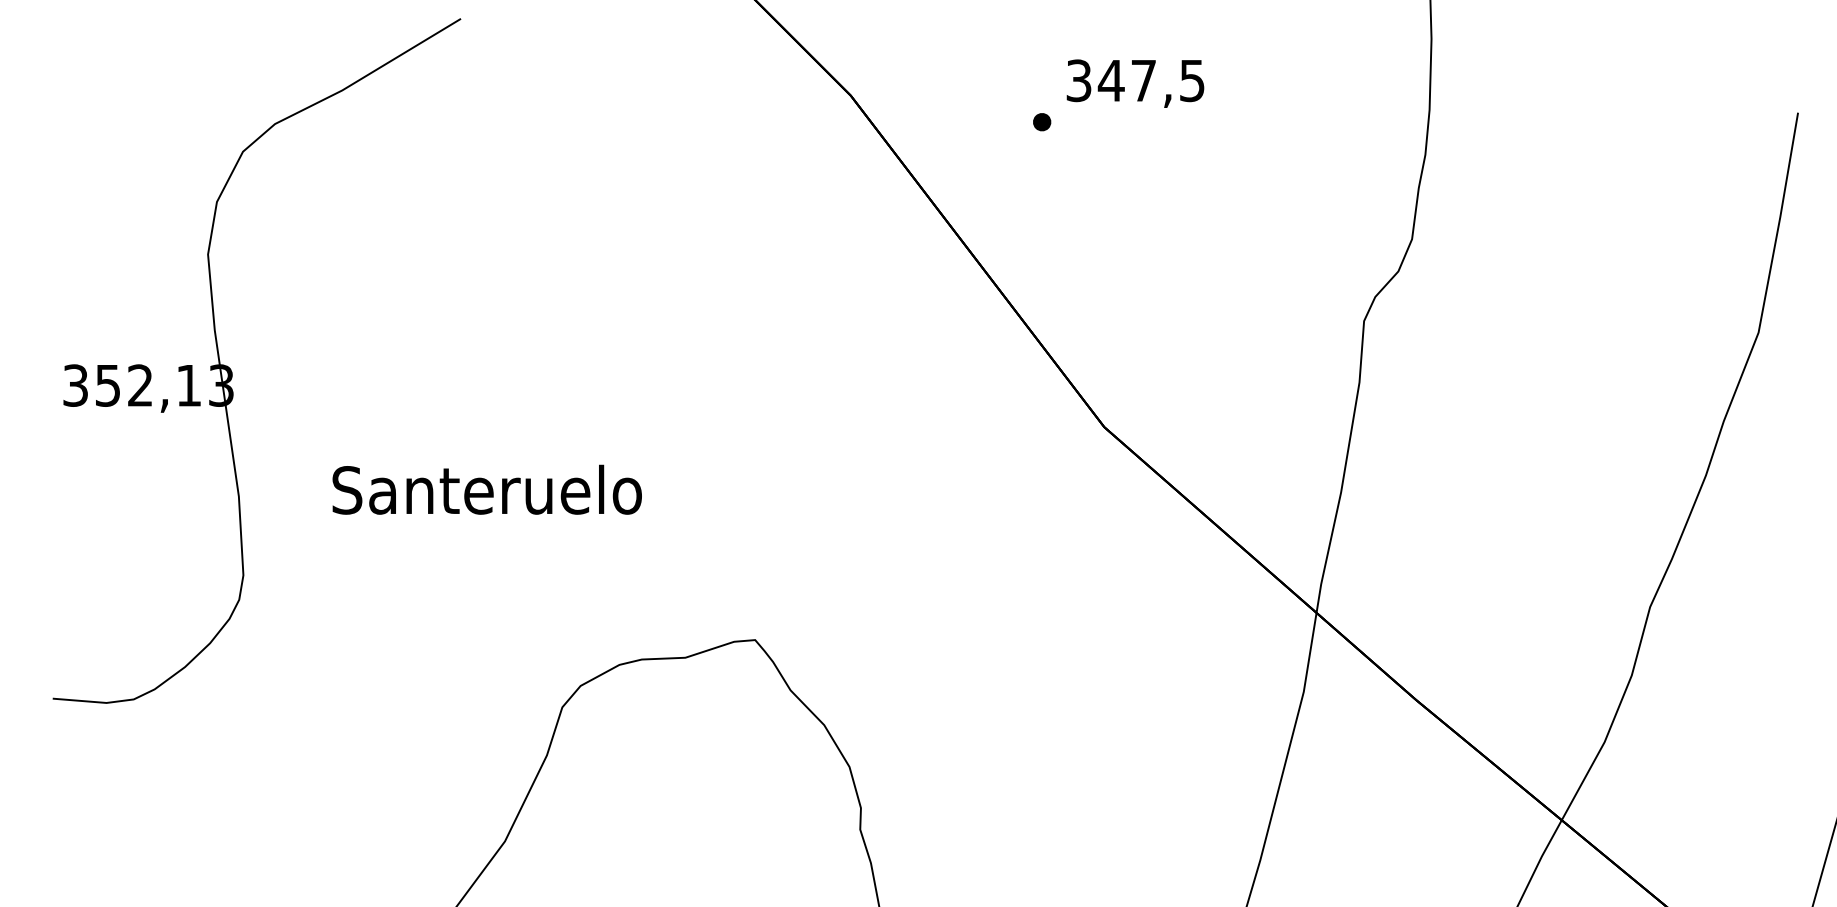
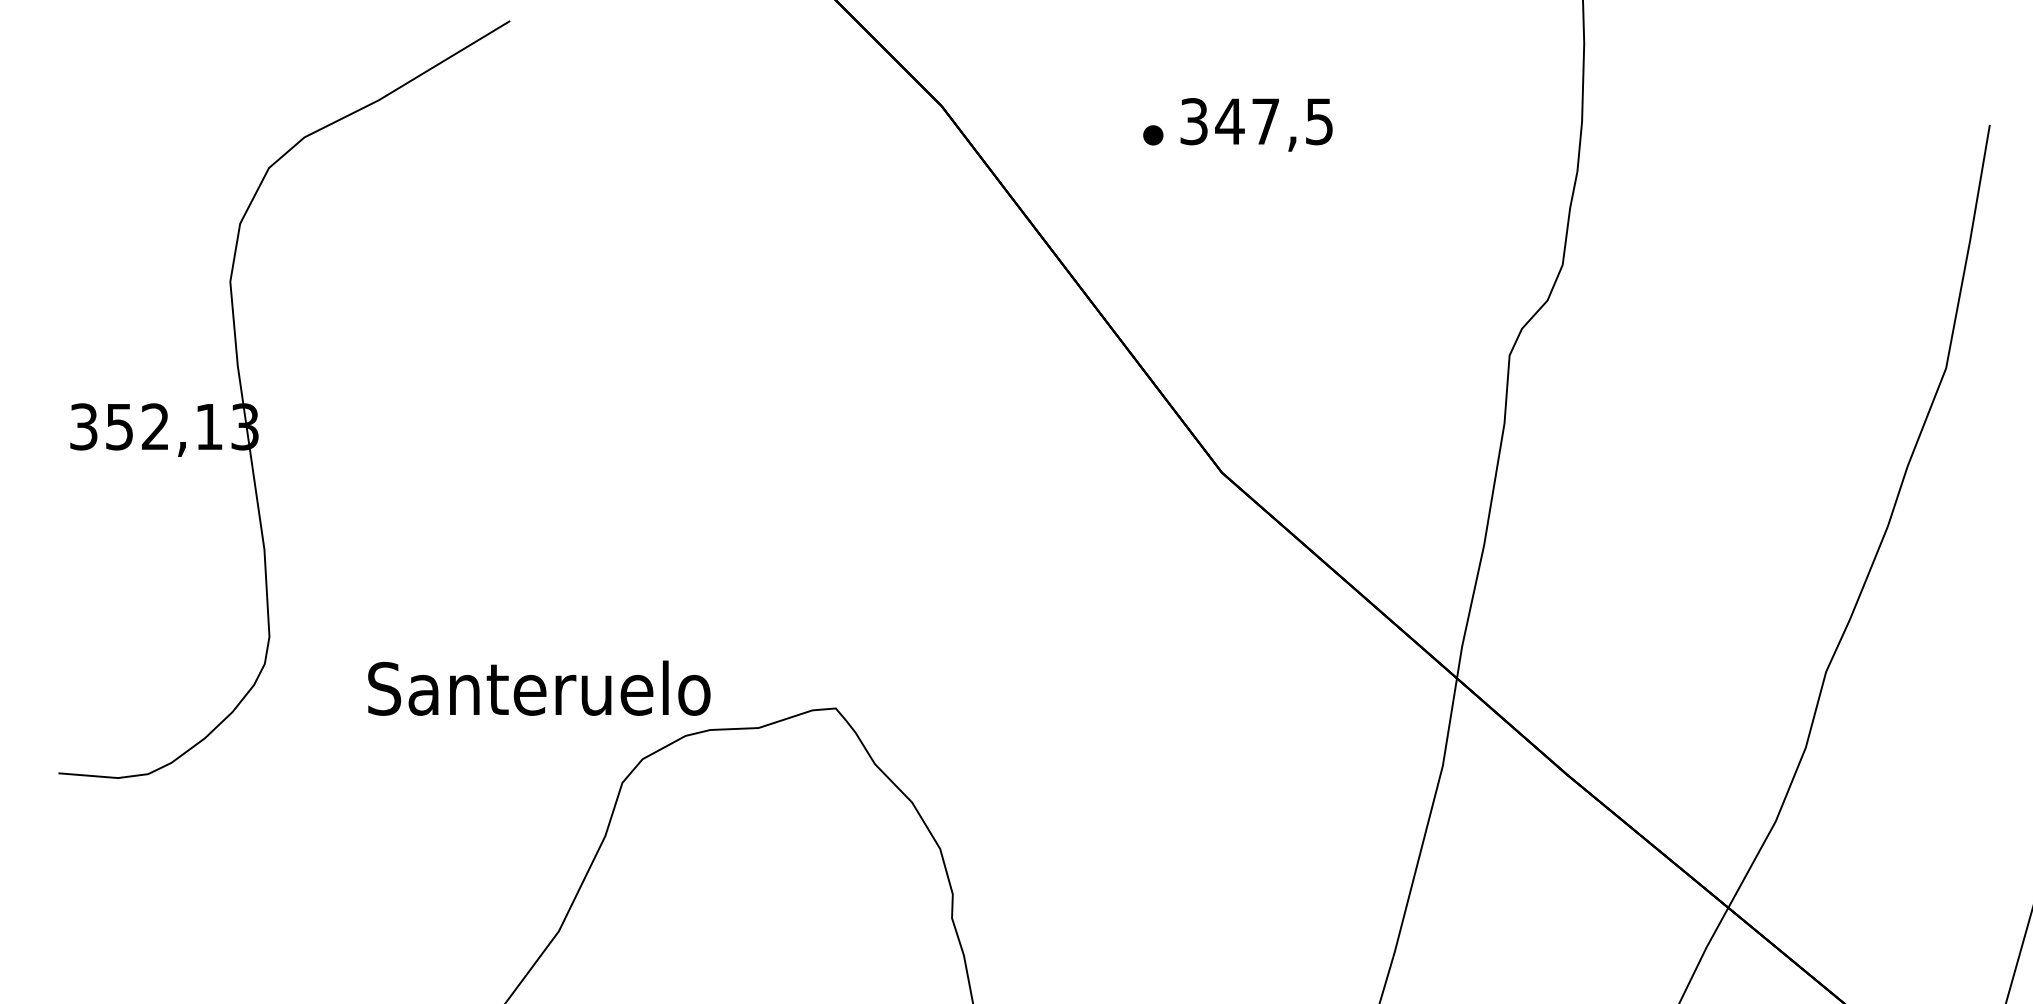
text: (1135, 83) -> (1256, 124), moved
text: (486, 489) -> (538, 687), moved

